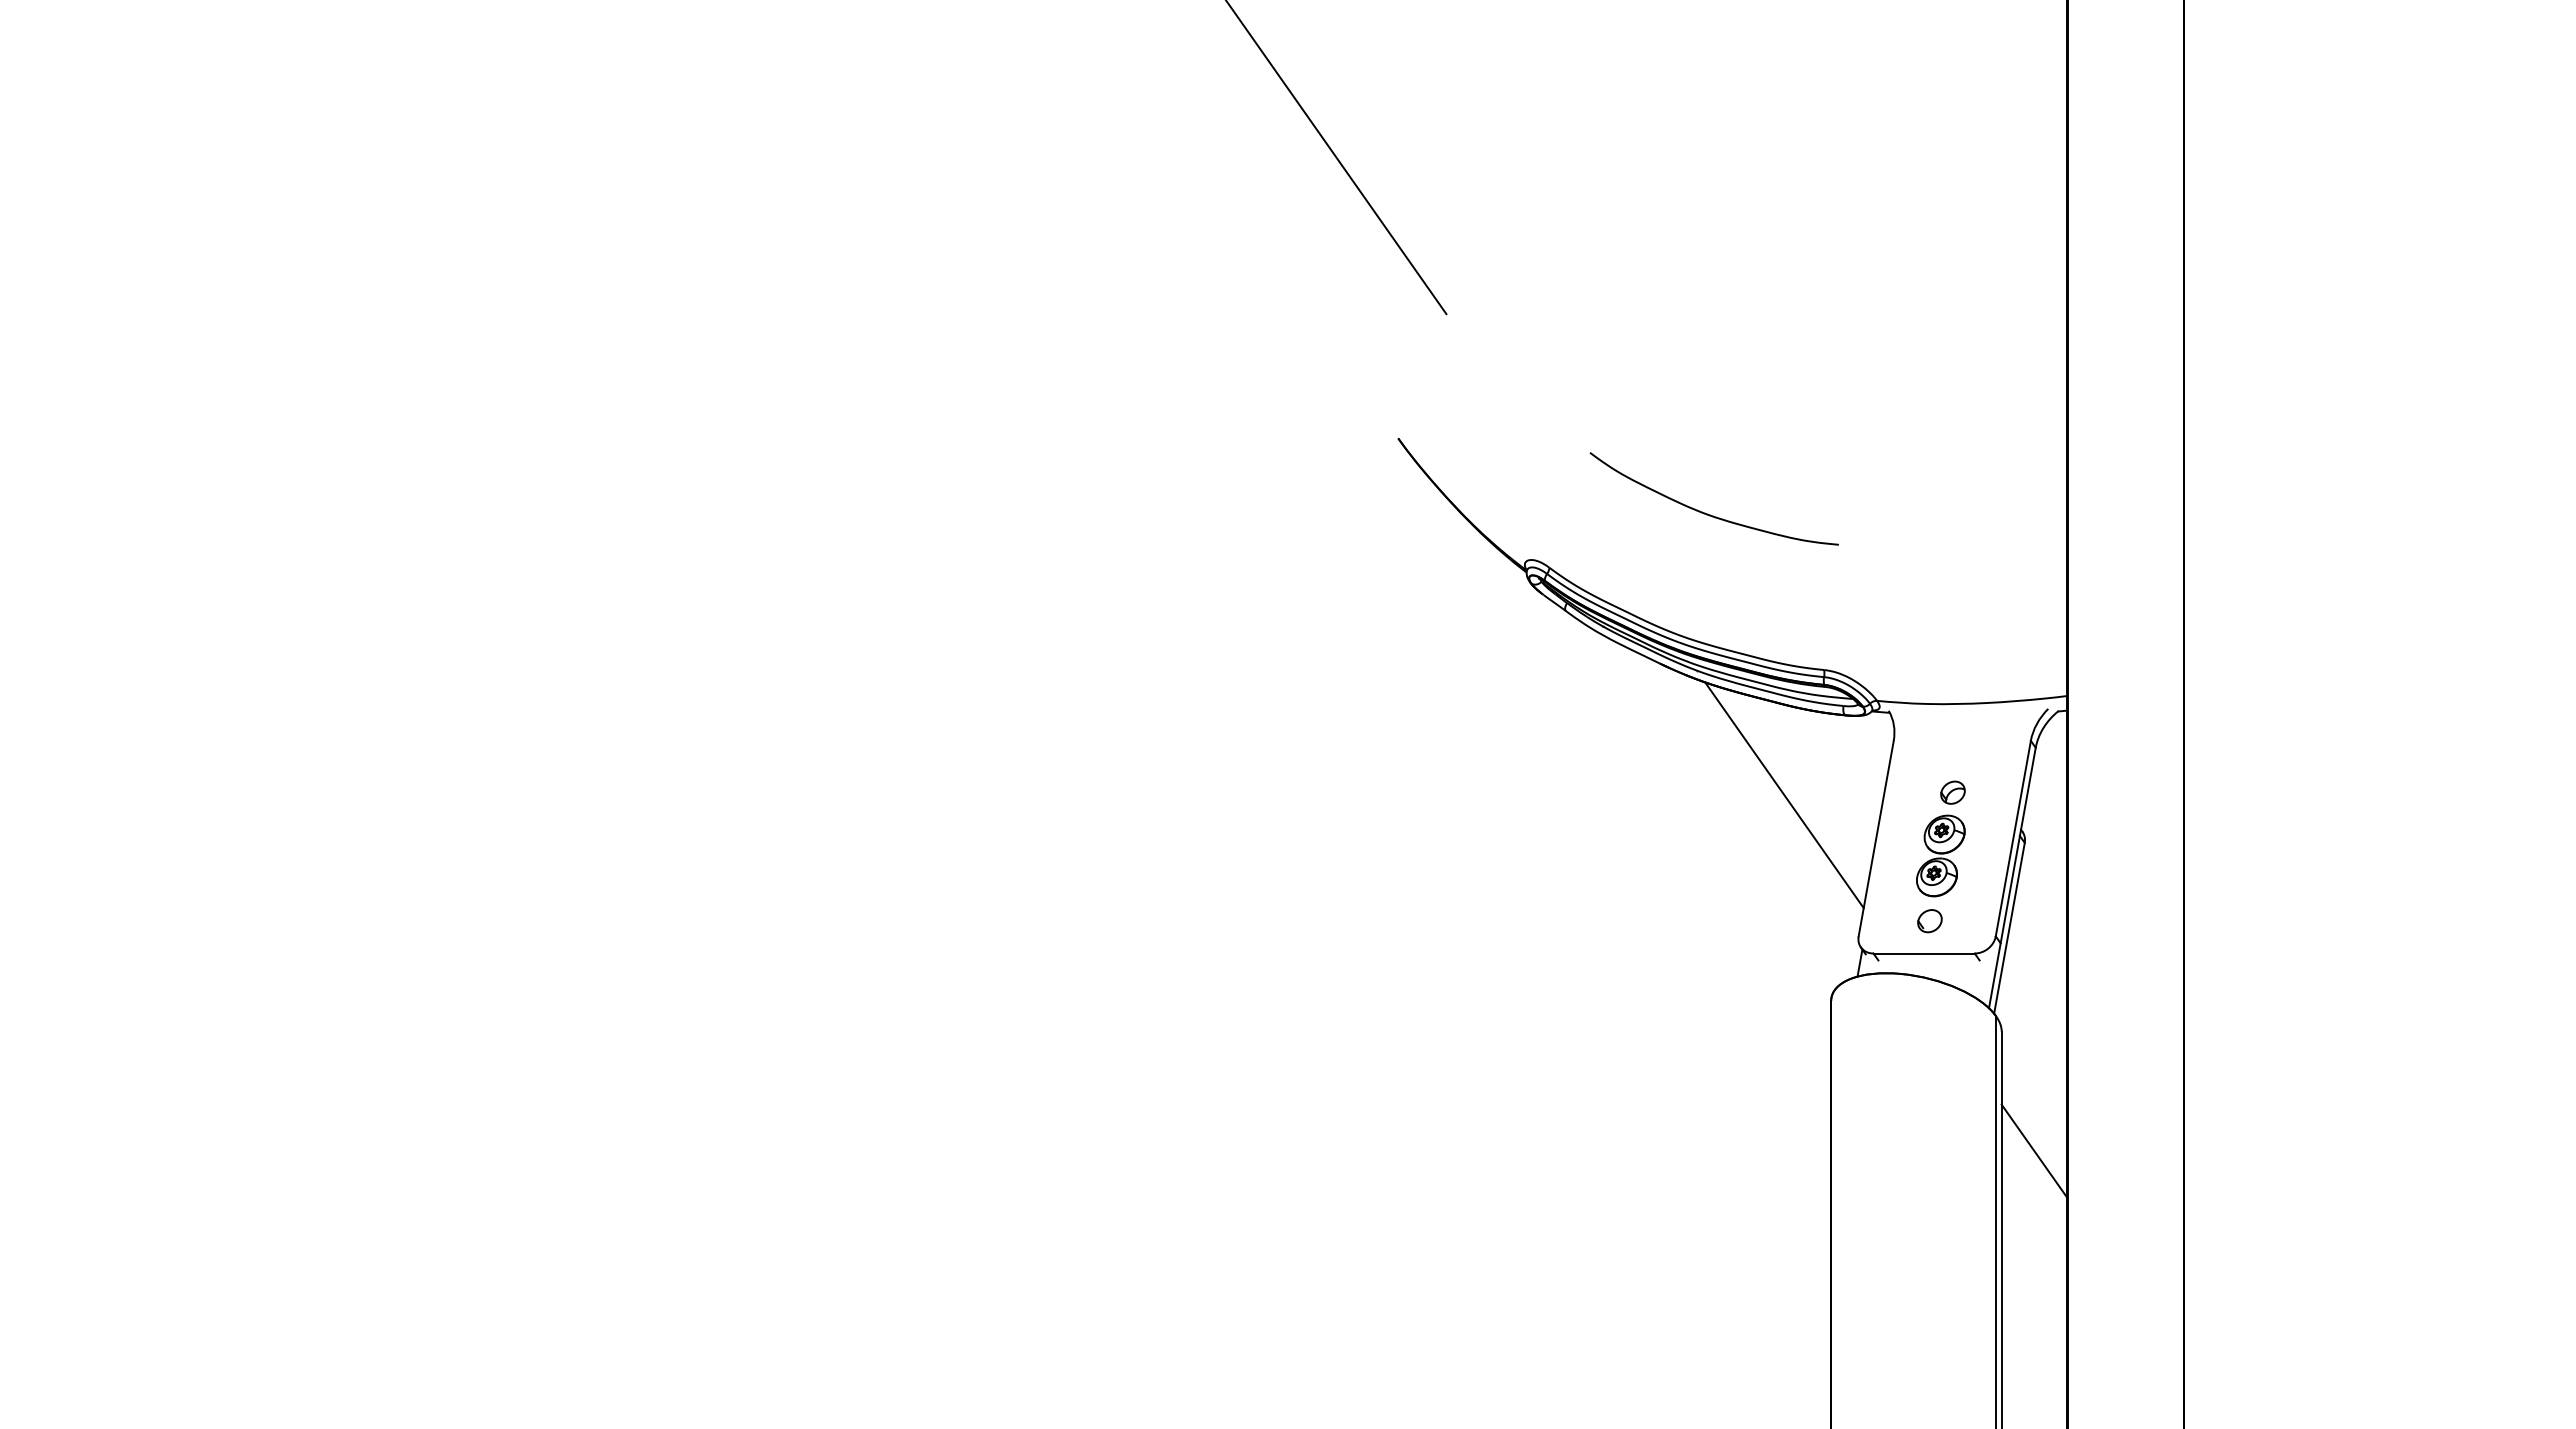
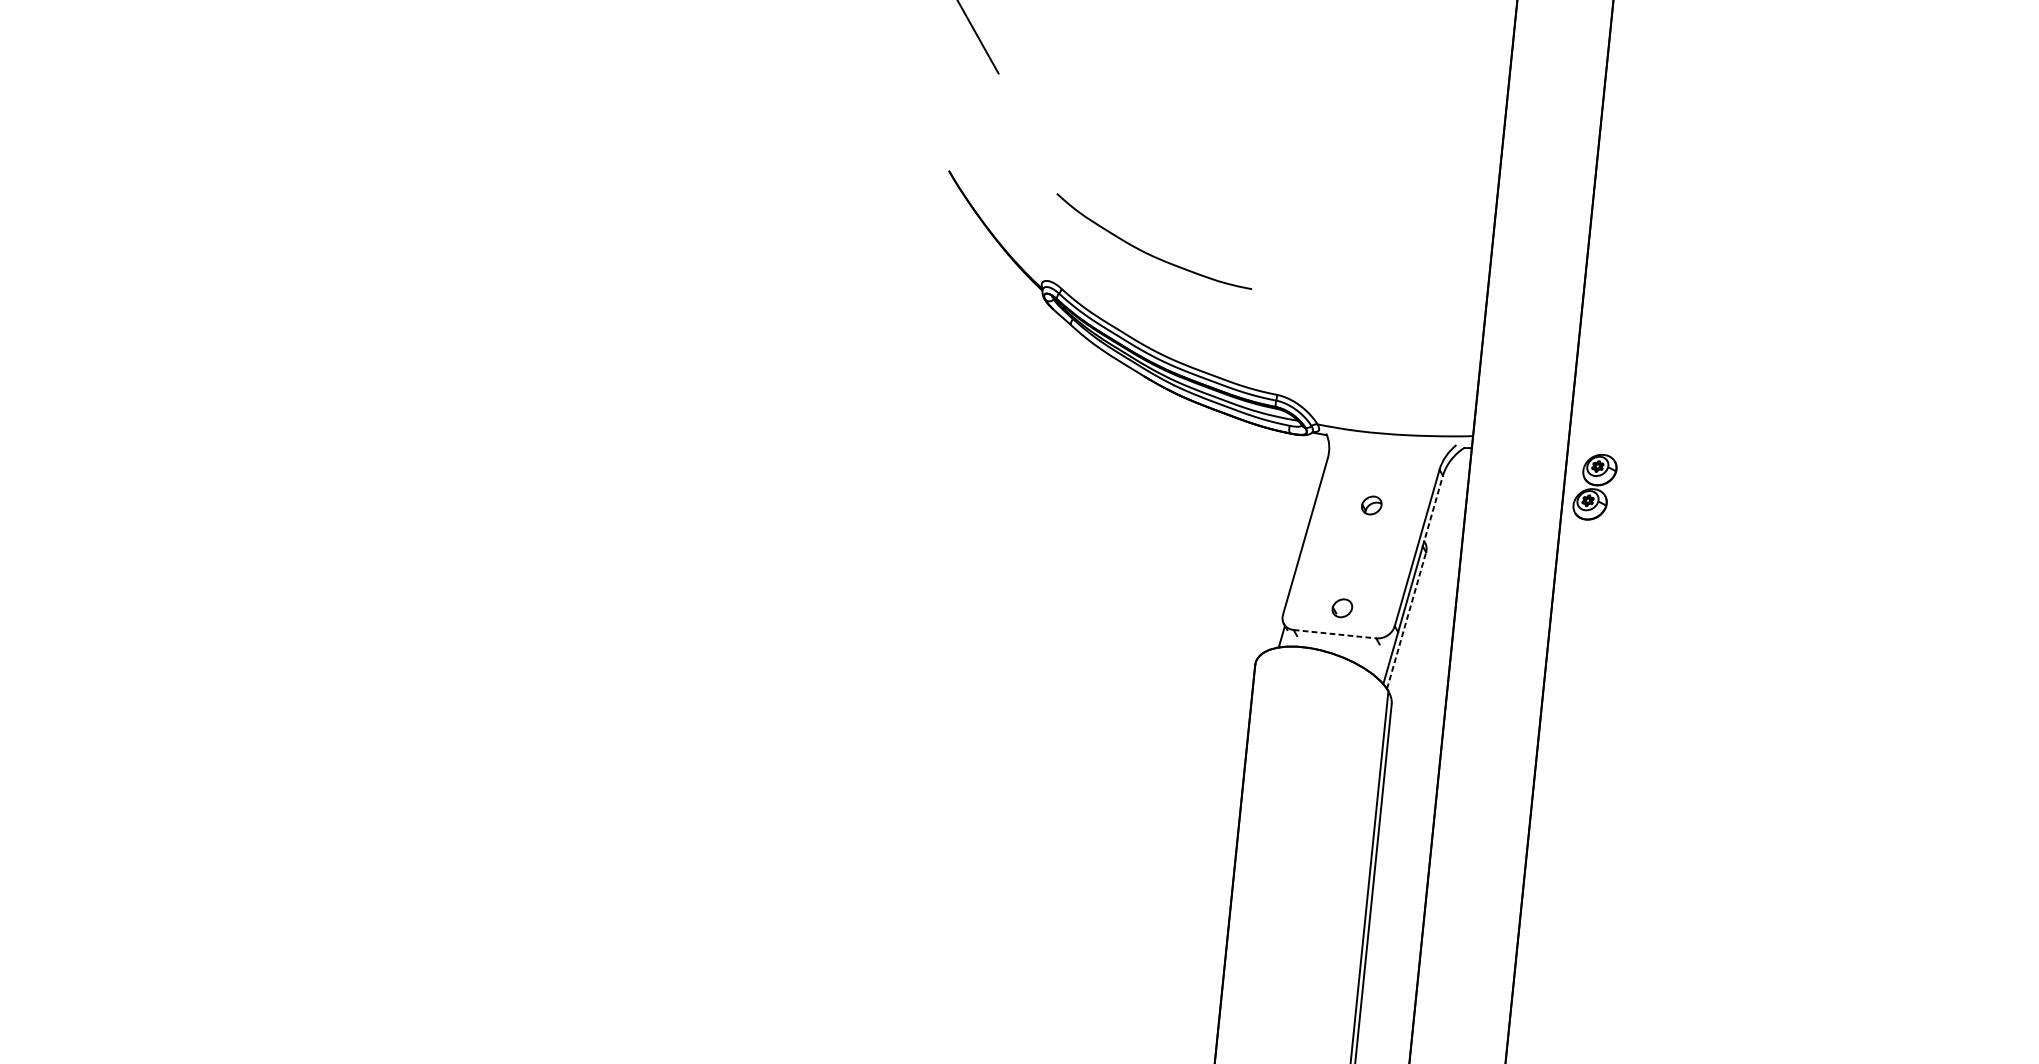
curve: (1705, 512) -> (1146, 251), moved
line: (2027, 791) -> (1432, 510), solid -> dashed
line: (1784, 795) -> (1234, 493), removed
part: (1940, 855) -> (1594, 486), moved
line: (2009, 928) -> (1406, 620), solid -> dashed
line: (1924, 953) -> (1335, 634), solid -> dashed
line: (2034, 1151) -> (1408, 804), removed

